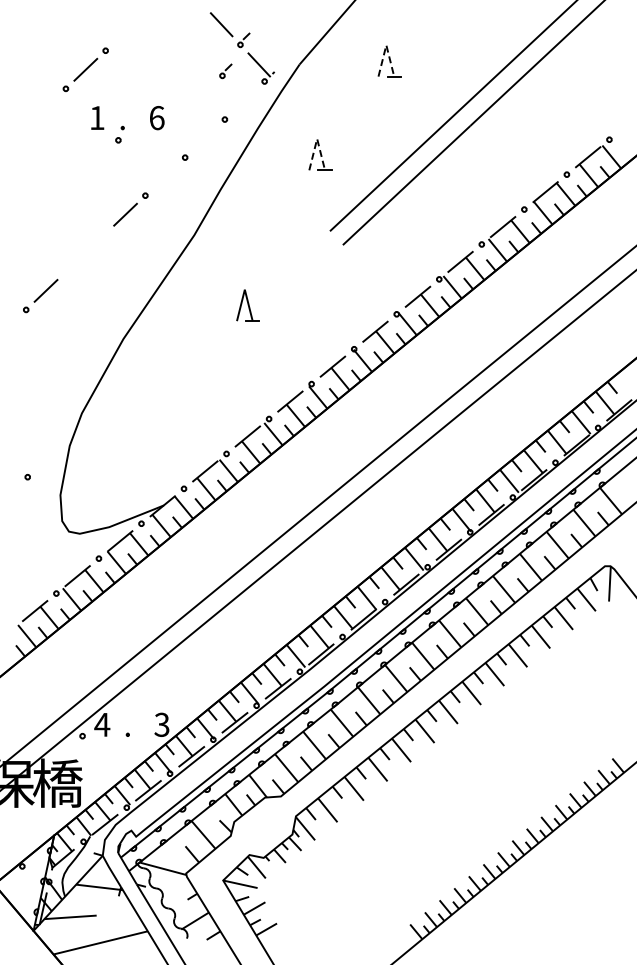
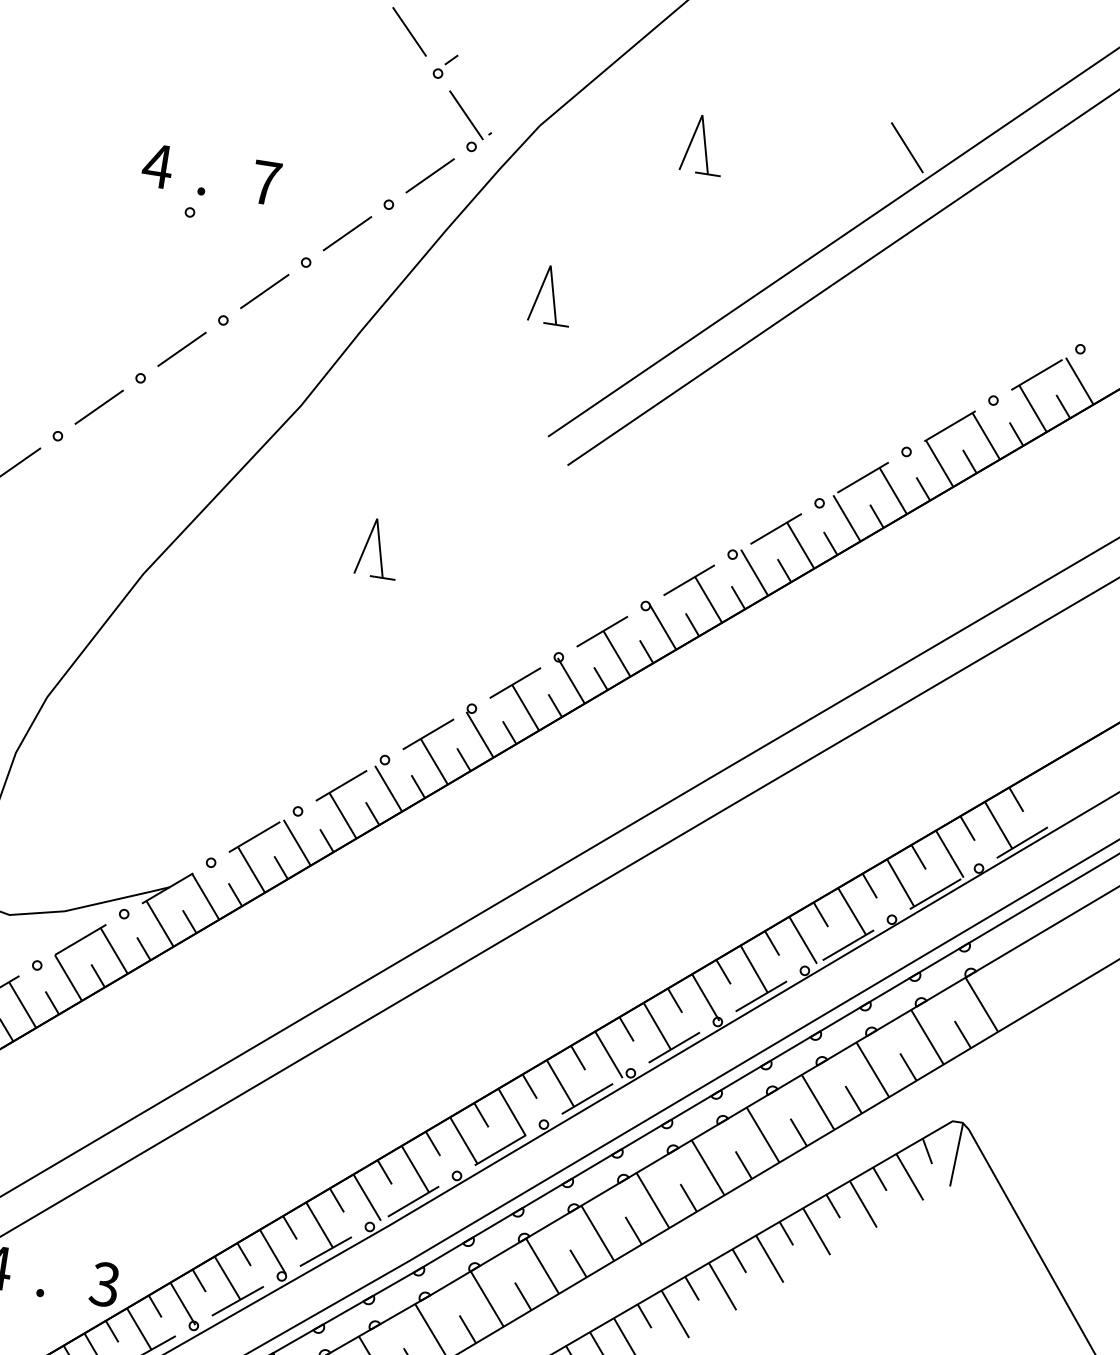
line: (386, 45) -> (702, 115), dashed -> solid
line: (499, 45) -> (907, 147), added
part: (85, 69) -> (98, 406), moved
part: (225, 71) -> (403, 117), removed
line: (244, 100) -> (429, 175), added
text: (97, 117) -> (158, 165), 1 -> 4
text: (156, 118) -> (265, 183), 6 -> 7
line: (204, 138) -> (346, 233), added
line: (317, 138) -> (551, 265), dashed -> solid
line: (164, 176) -> (263, 290), added

